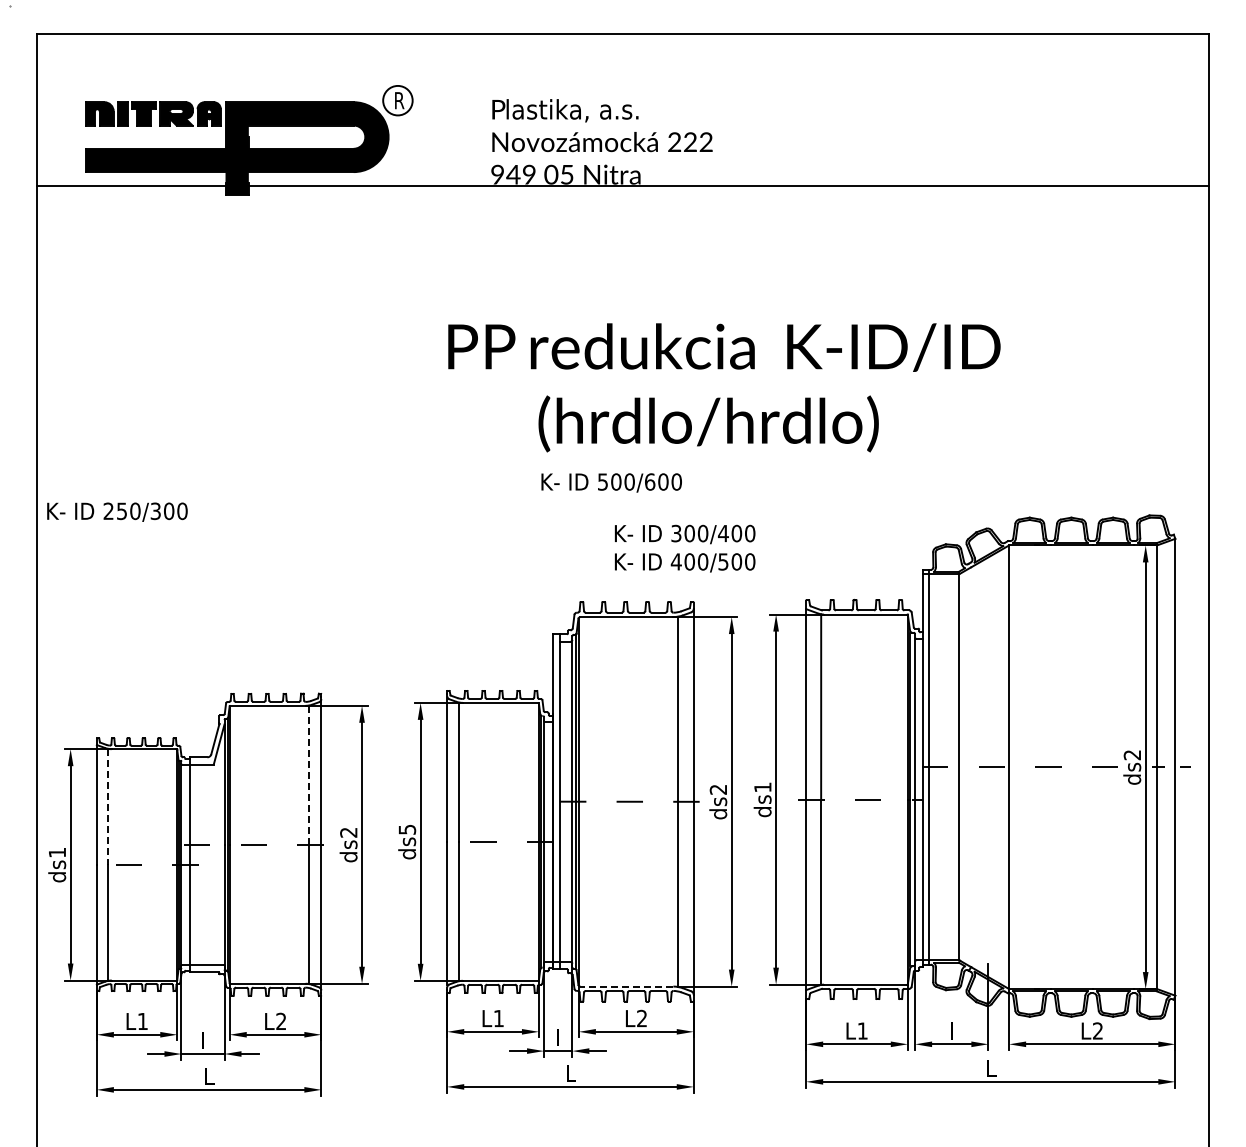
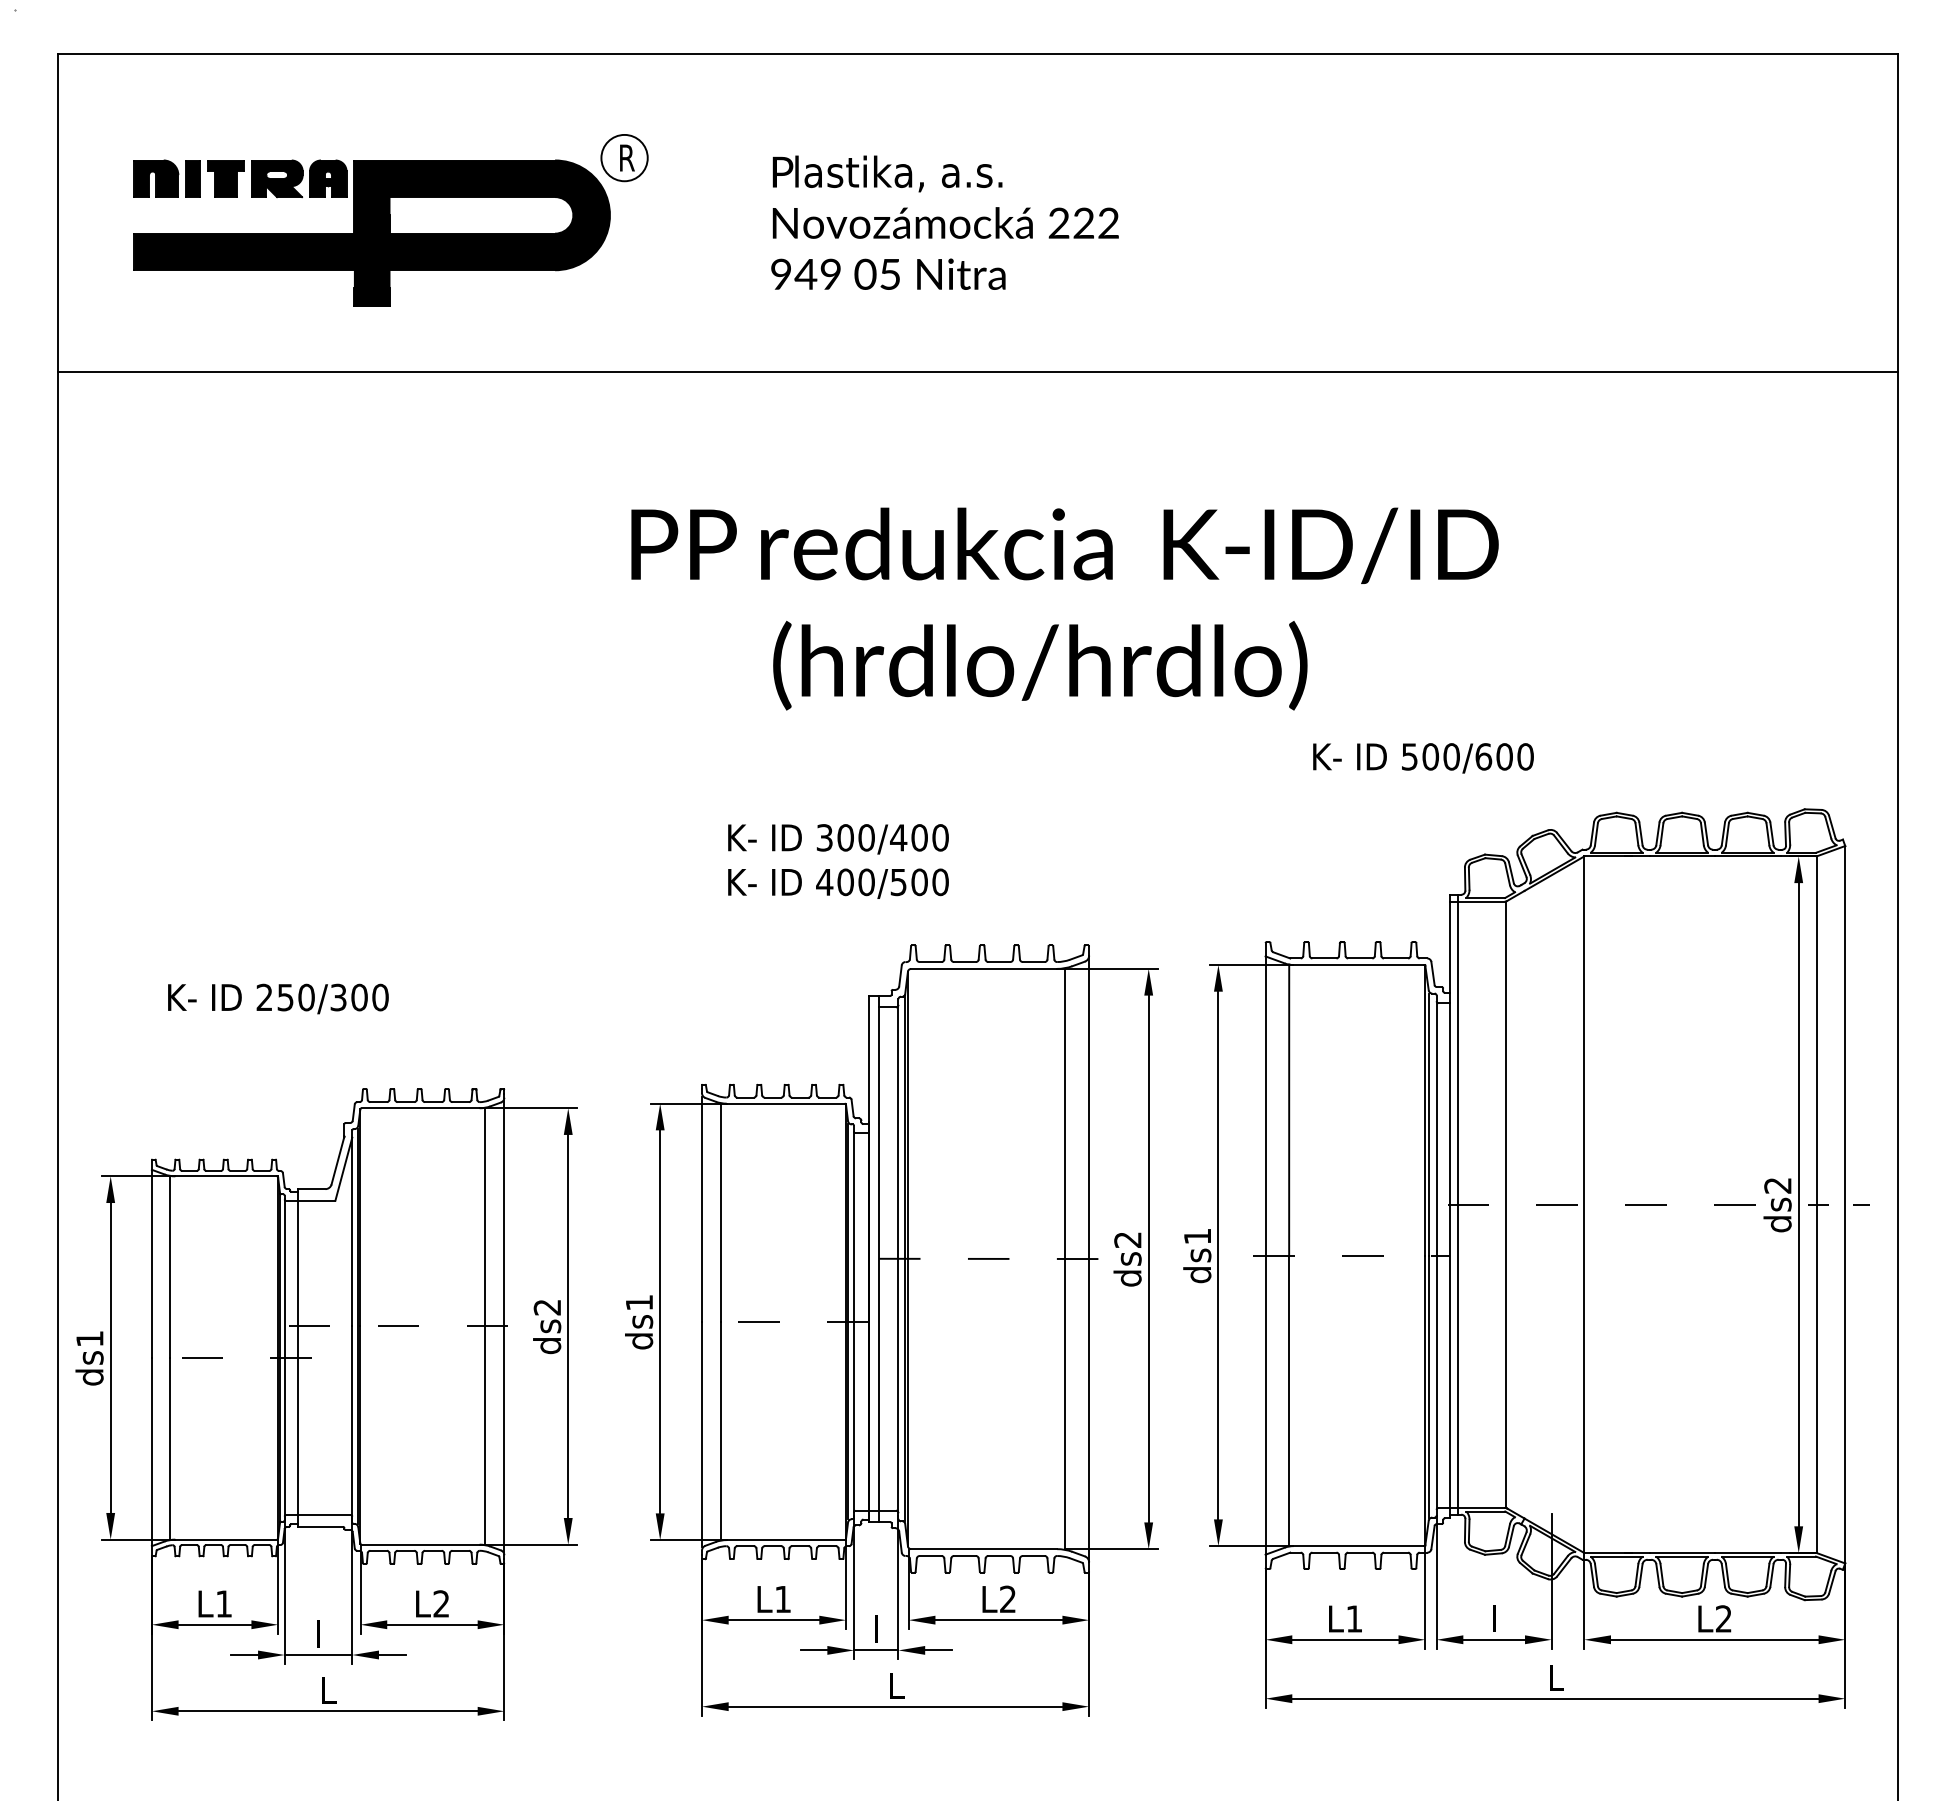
line: (622, 186) -> (977, 372), moved
text: (724, 387) -> (1065, 608), moved
text: (611, 482) -> (1423, 757), moved
text: (117, 511) -> (278, 997), moved
text: (685, 548) -> (839, 861), moved
line: (309, 774) -> (485, 1216), dashed -> solid
line: (108, 807) -> (170, 1267), dashed -> solid
text: (407, 829) -> (639, 1302), ds5 -> ds1
line: (626, 986) -> (983, 1548), dashed -> solid

